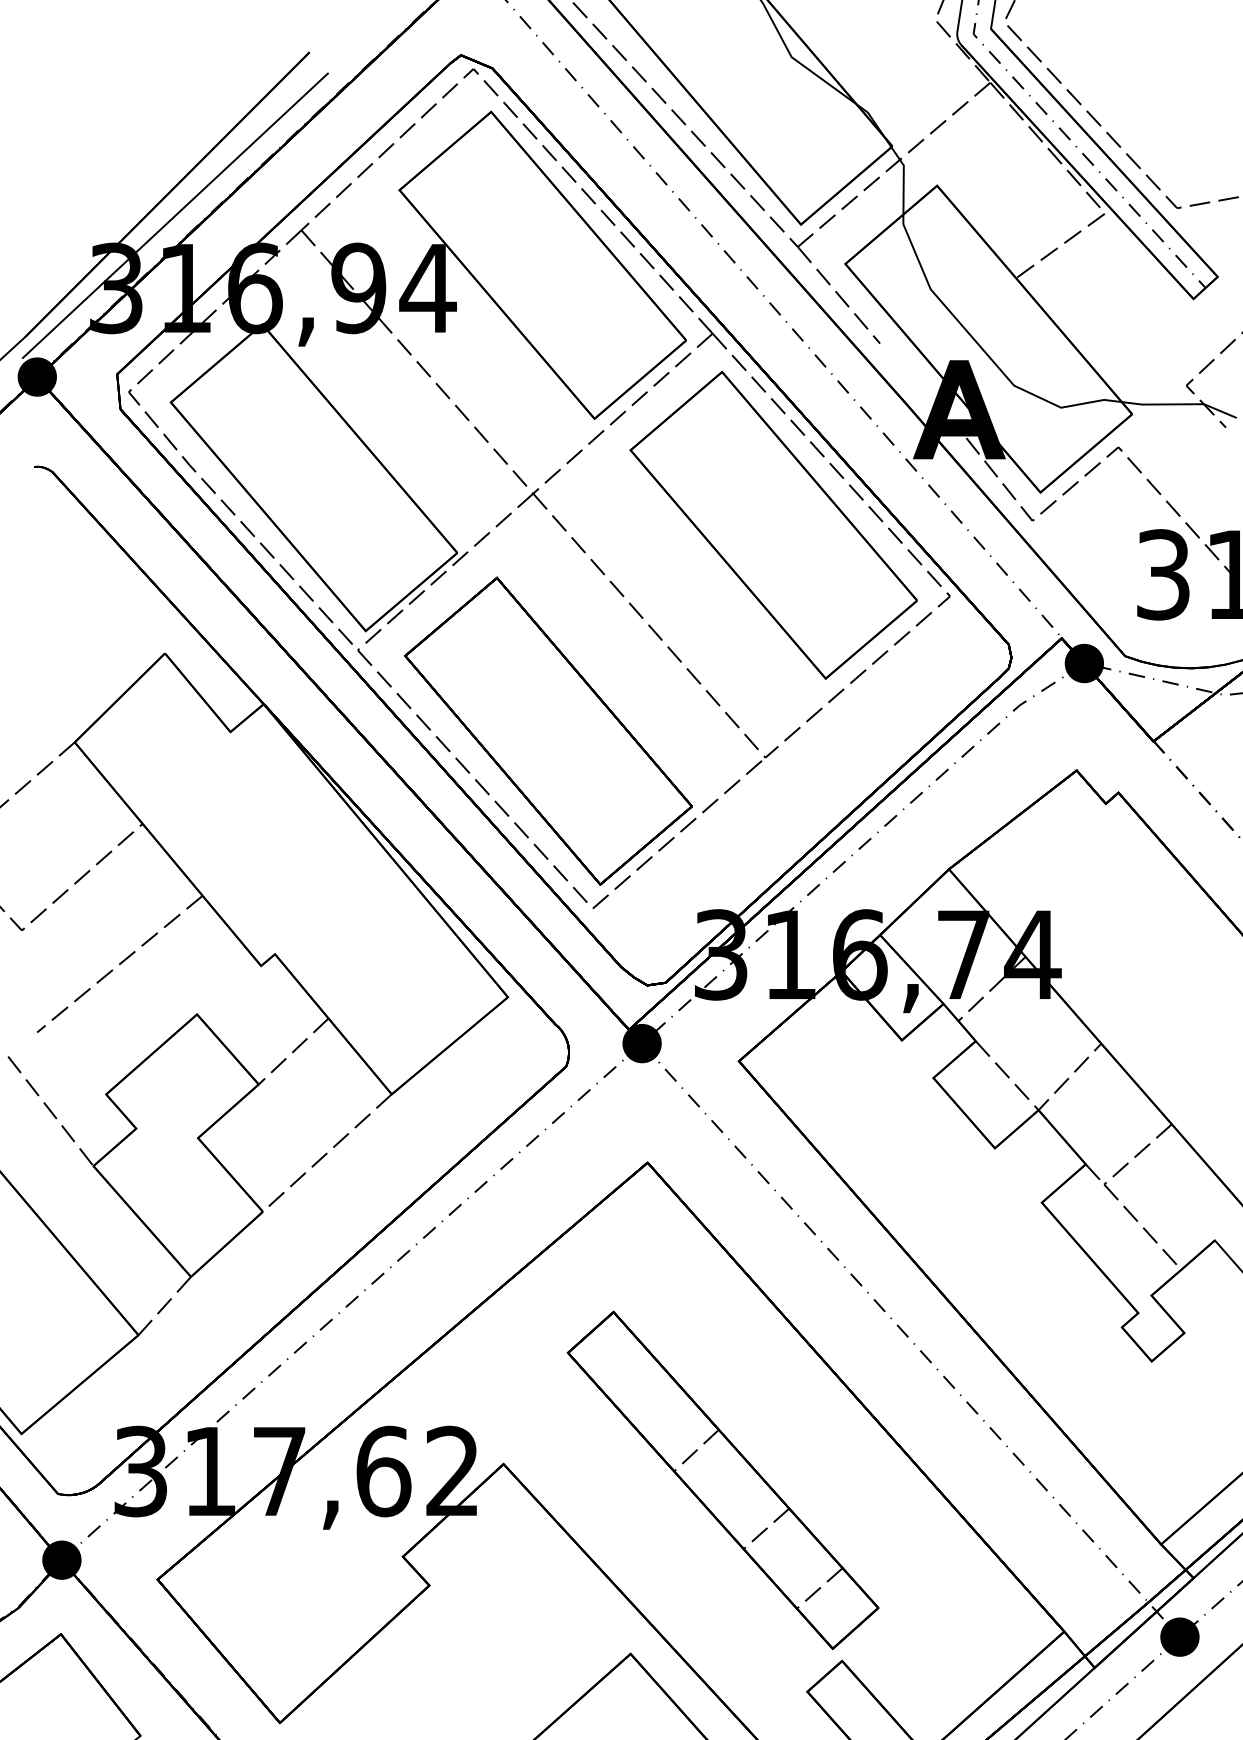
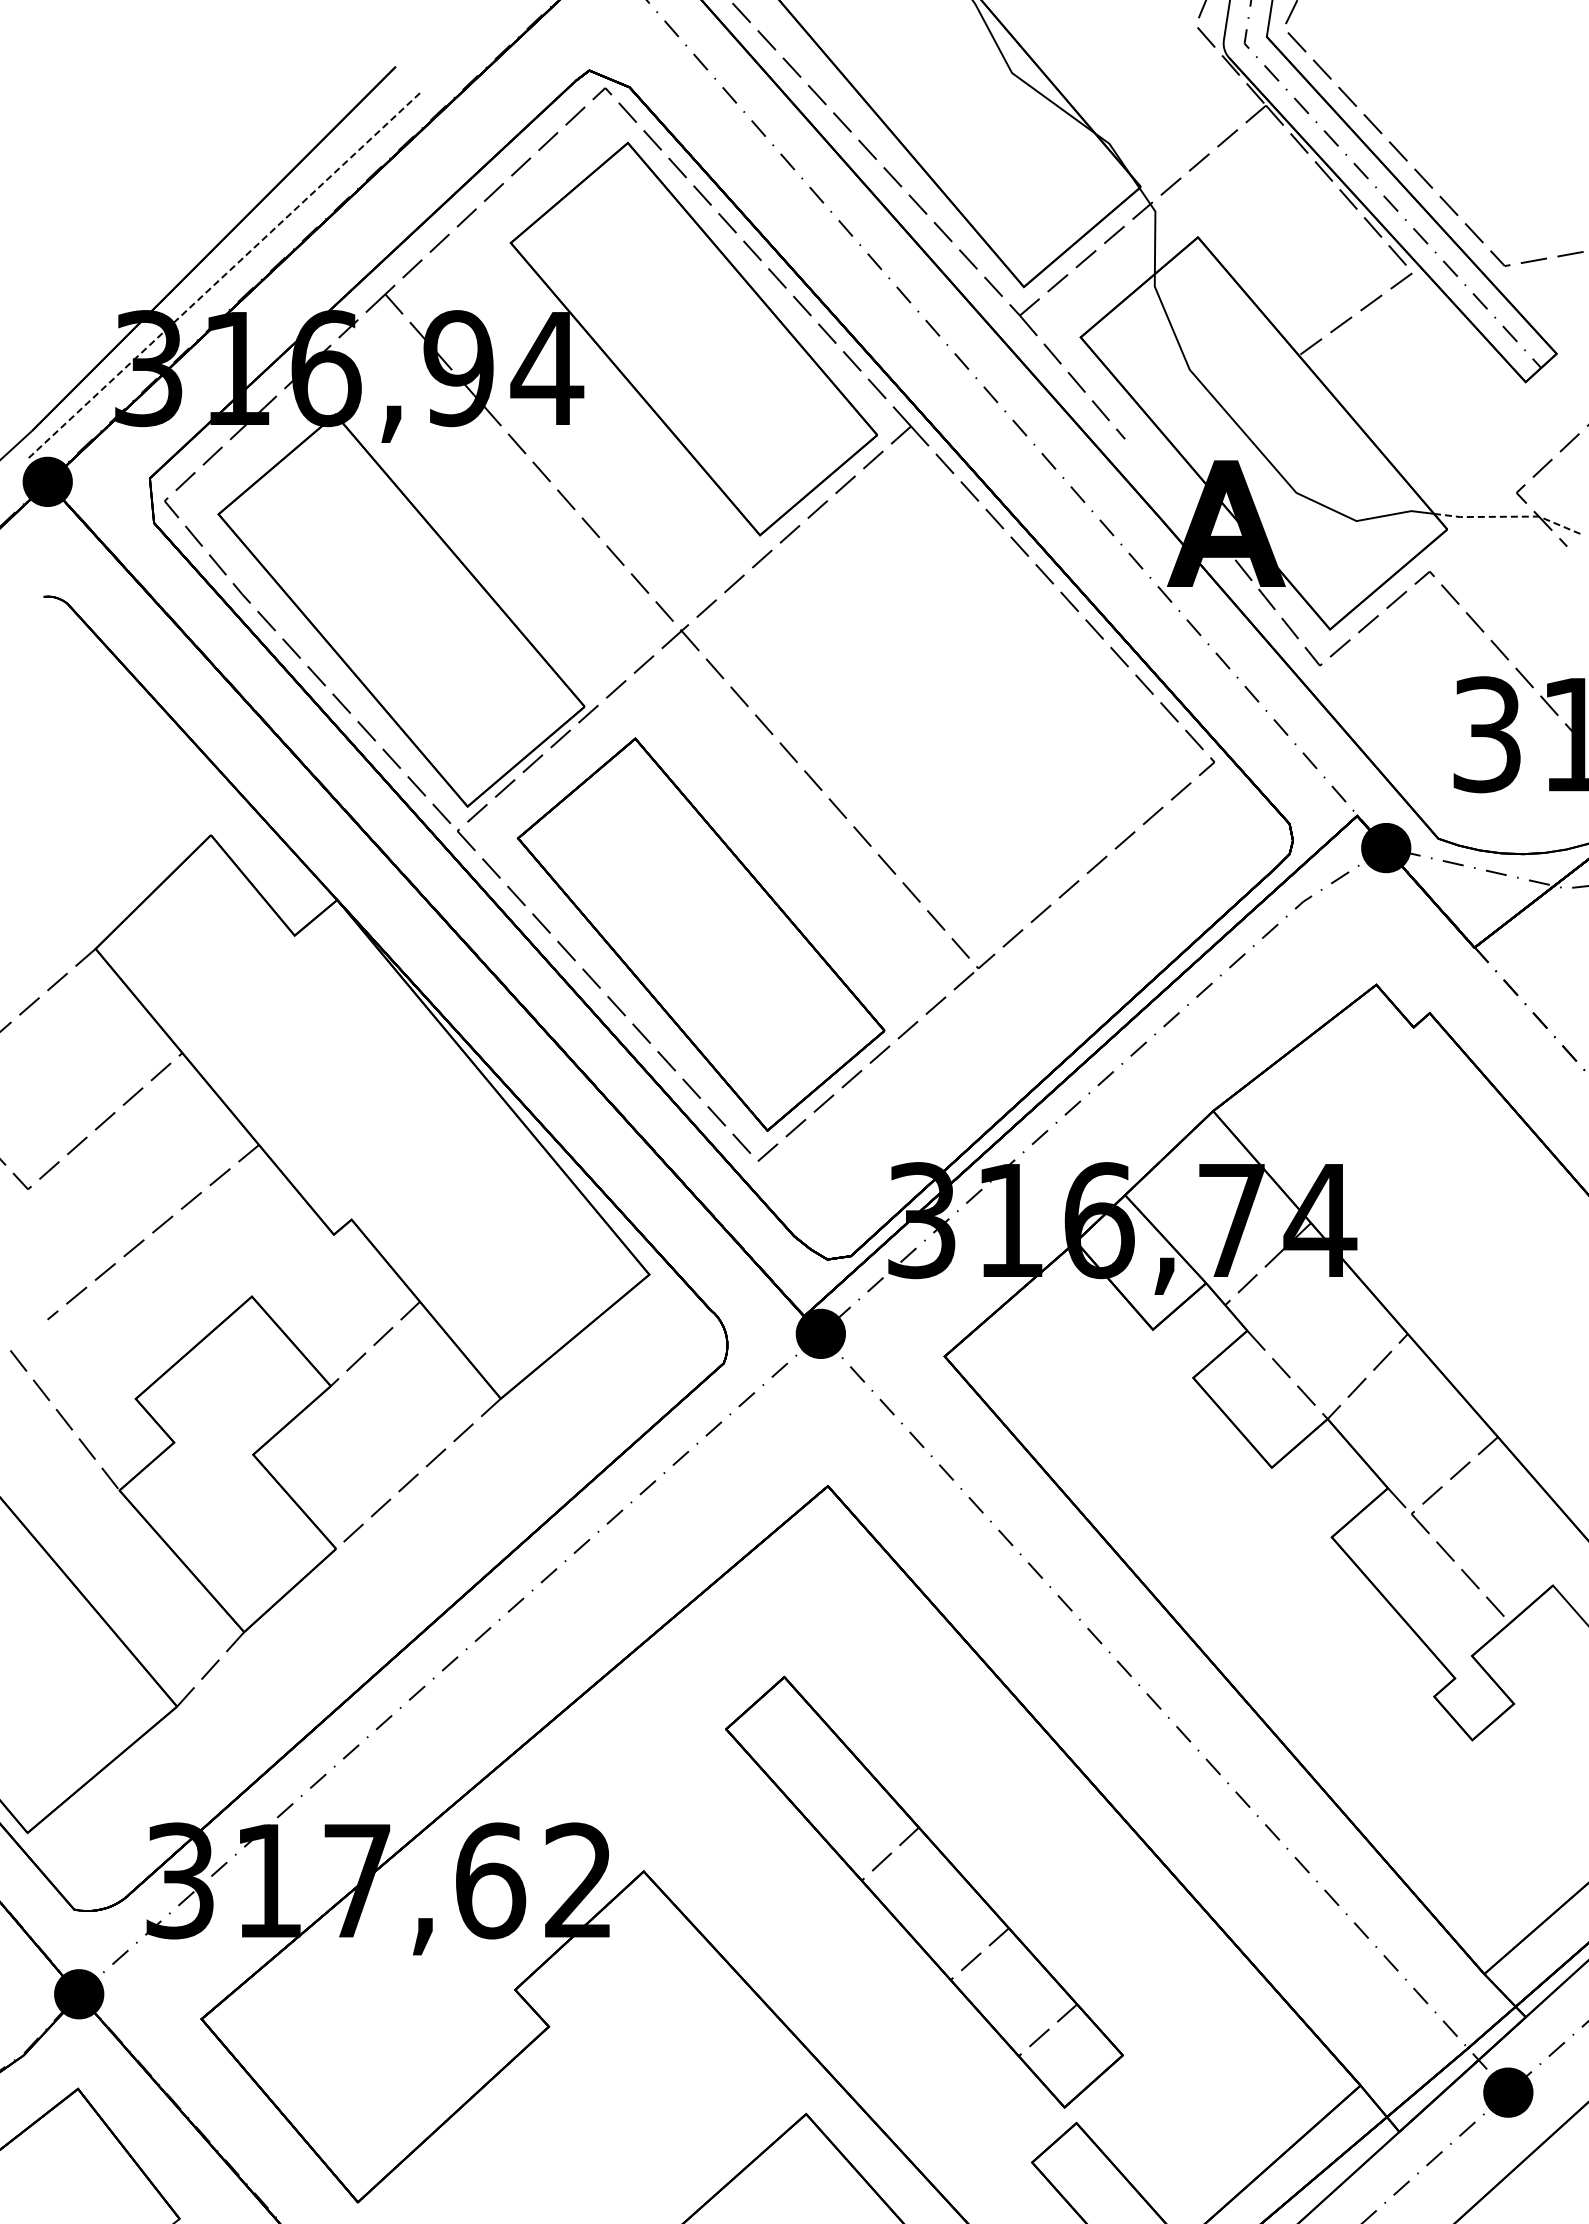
line: (175, 215) -> (224, 275), solid -> dashed
line: (1180, 404) -> (1509, 516), solid -> dashed
part: (773, 525) -> (988, 671), removed

